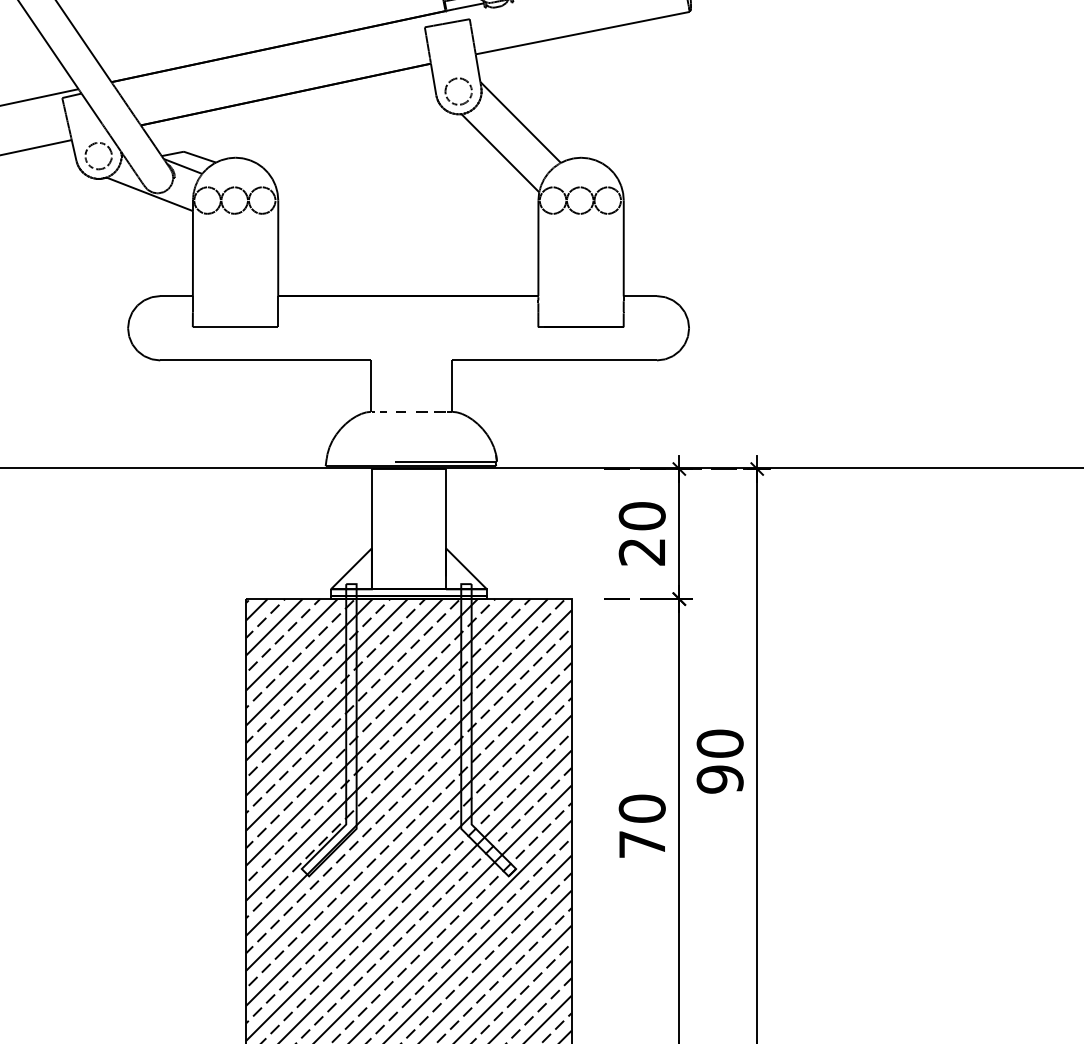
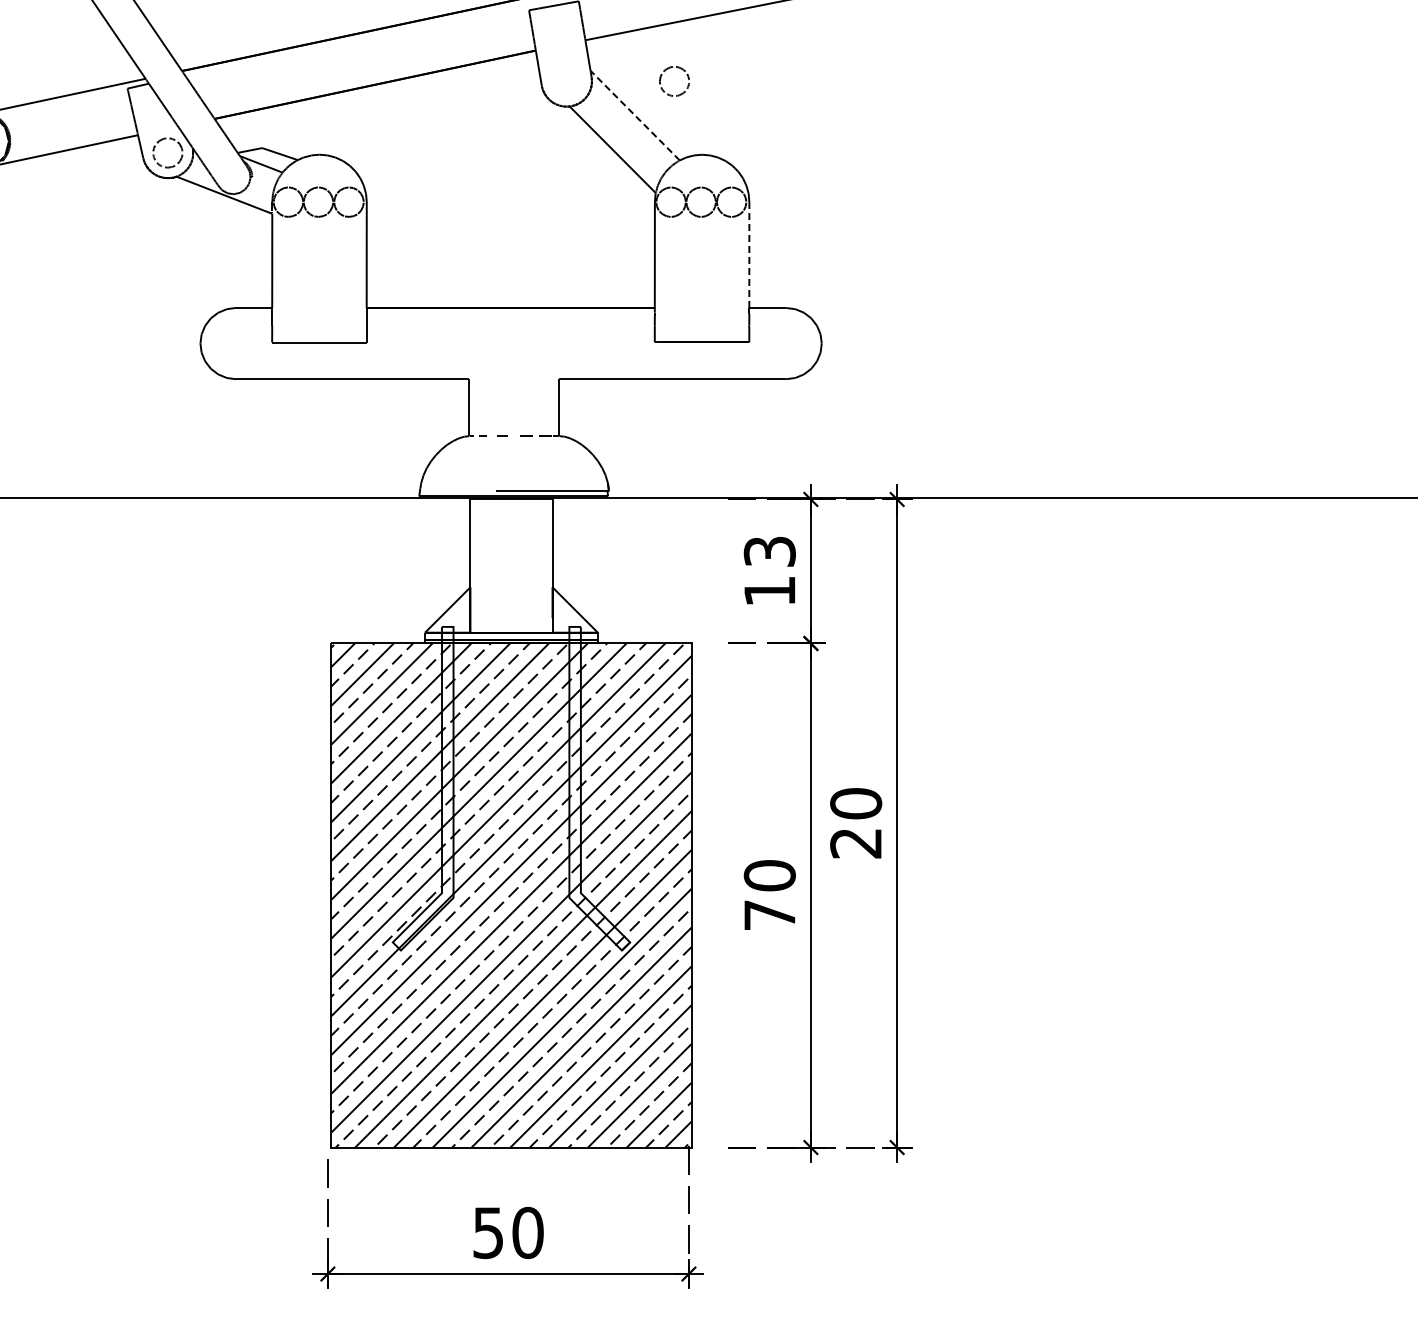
part: (446, 89) -> (661, 79), moved
line: (520, 122) -> (634, 115), solid -> dashed
line: (623, 247) -> (749, 254), solid -> dashed
text: (641, 534) -> (769, 571), 20 -> 13
text: (720, 779) -> (856, 843), 90 -> 20

